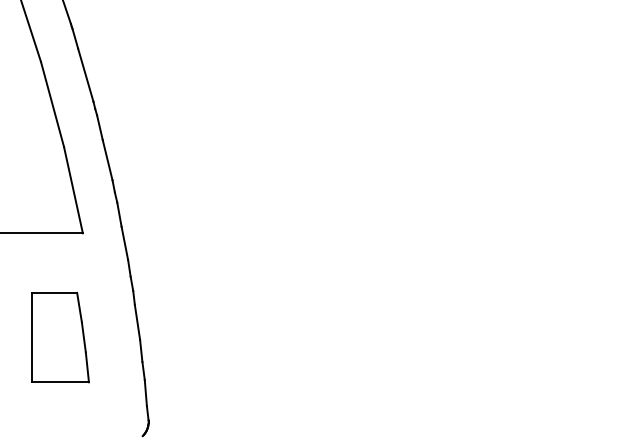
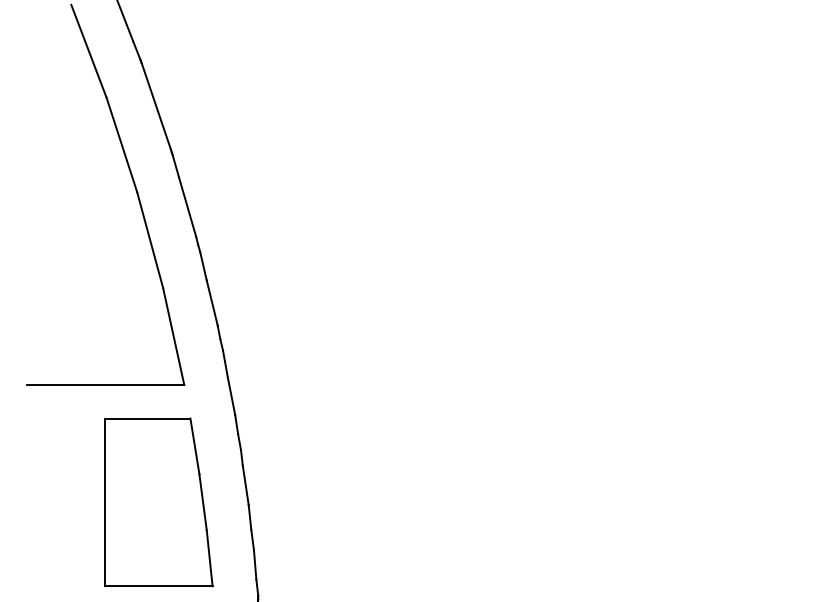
part: (59, 337) -> (158, 502), size x1.67

